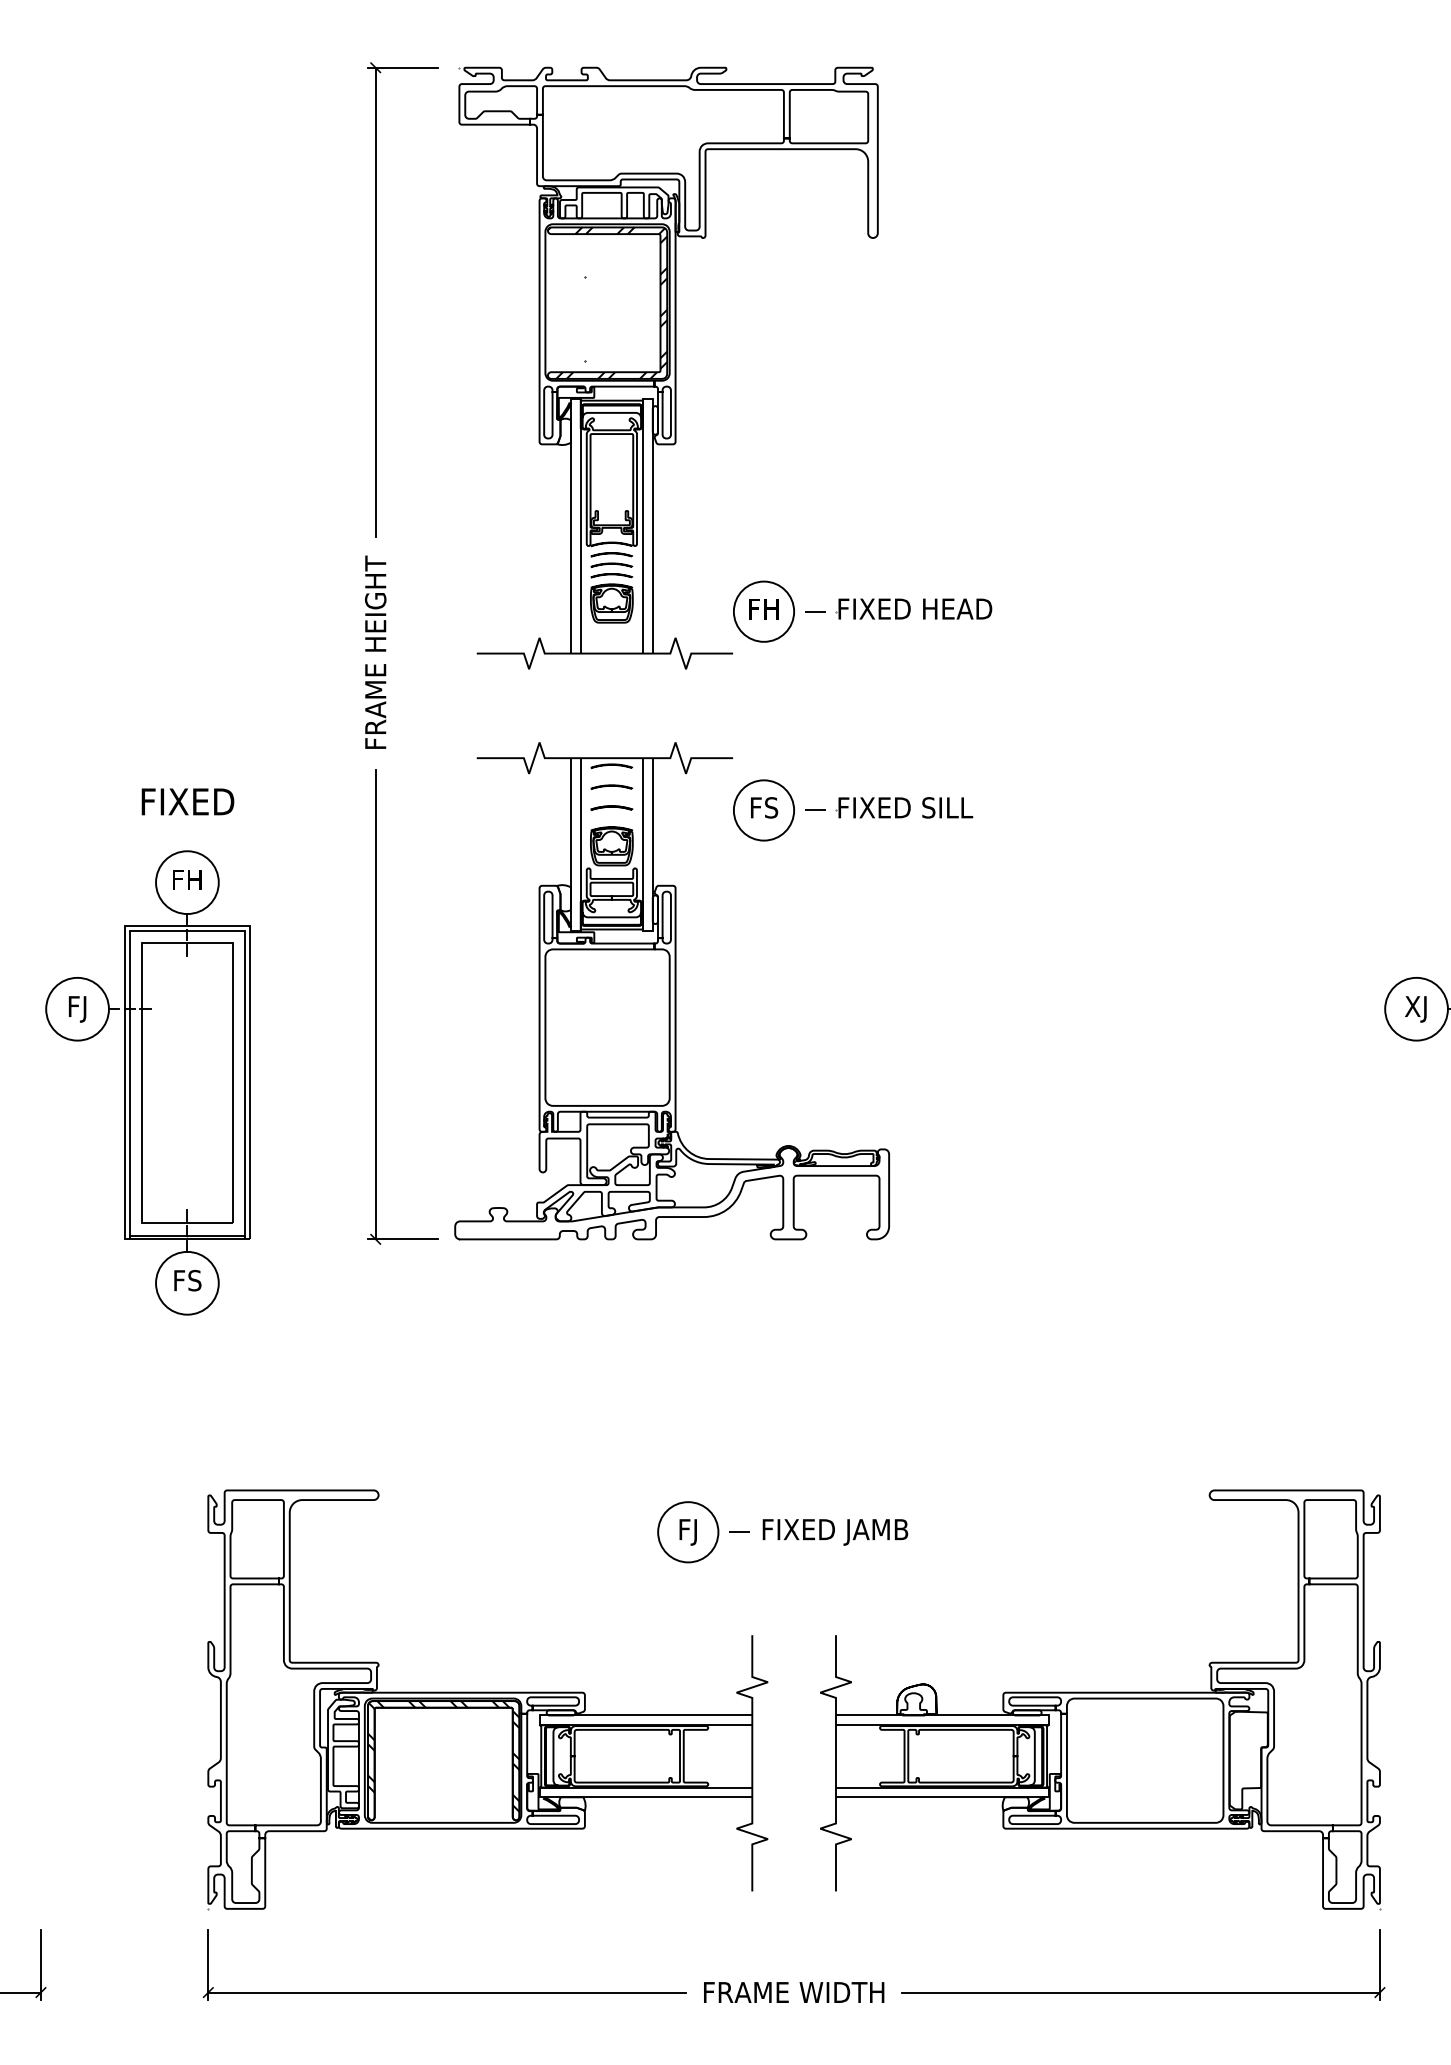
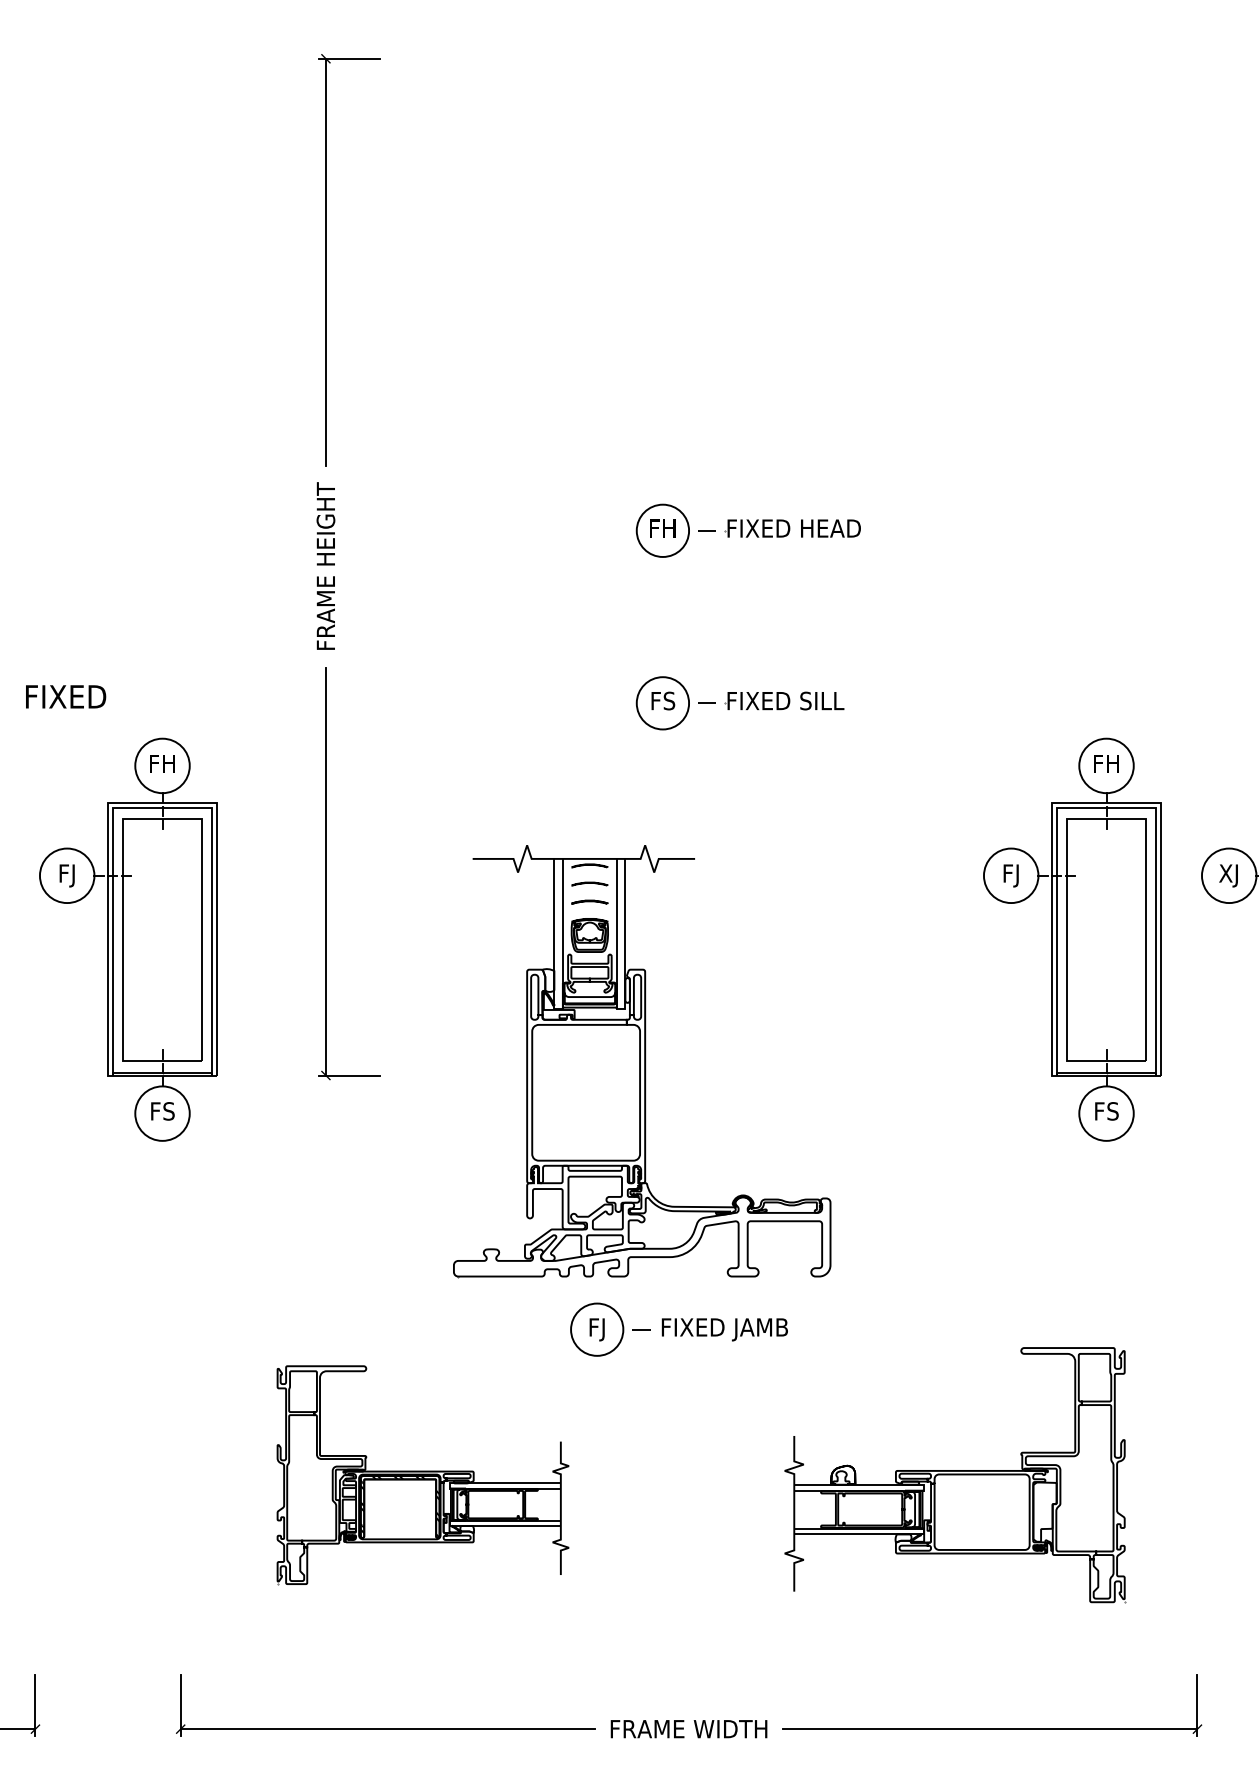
part: (667, 367) -> (579, 318), removed
text: (188, 801) -> (66, 696), moved
part: (672, 991) -> (642, 1061), moved
part: (1235, 1082) -> (1072, 939), added
part: (486, 1700) -> (422, 1475), size x0.6
part: (1099, 1700) -> (954, 1475), size x0.7

